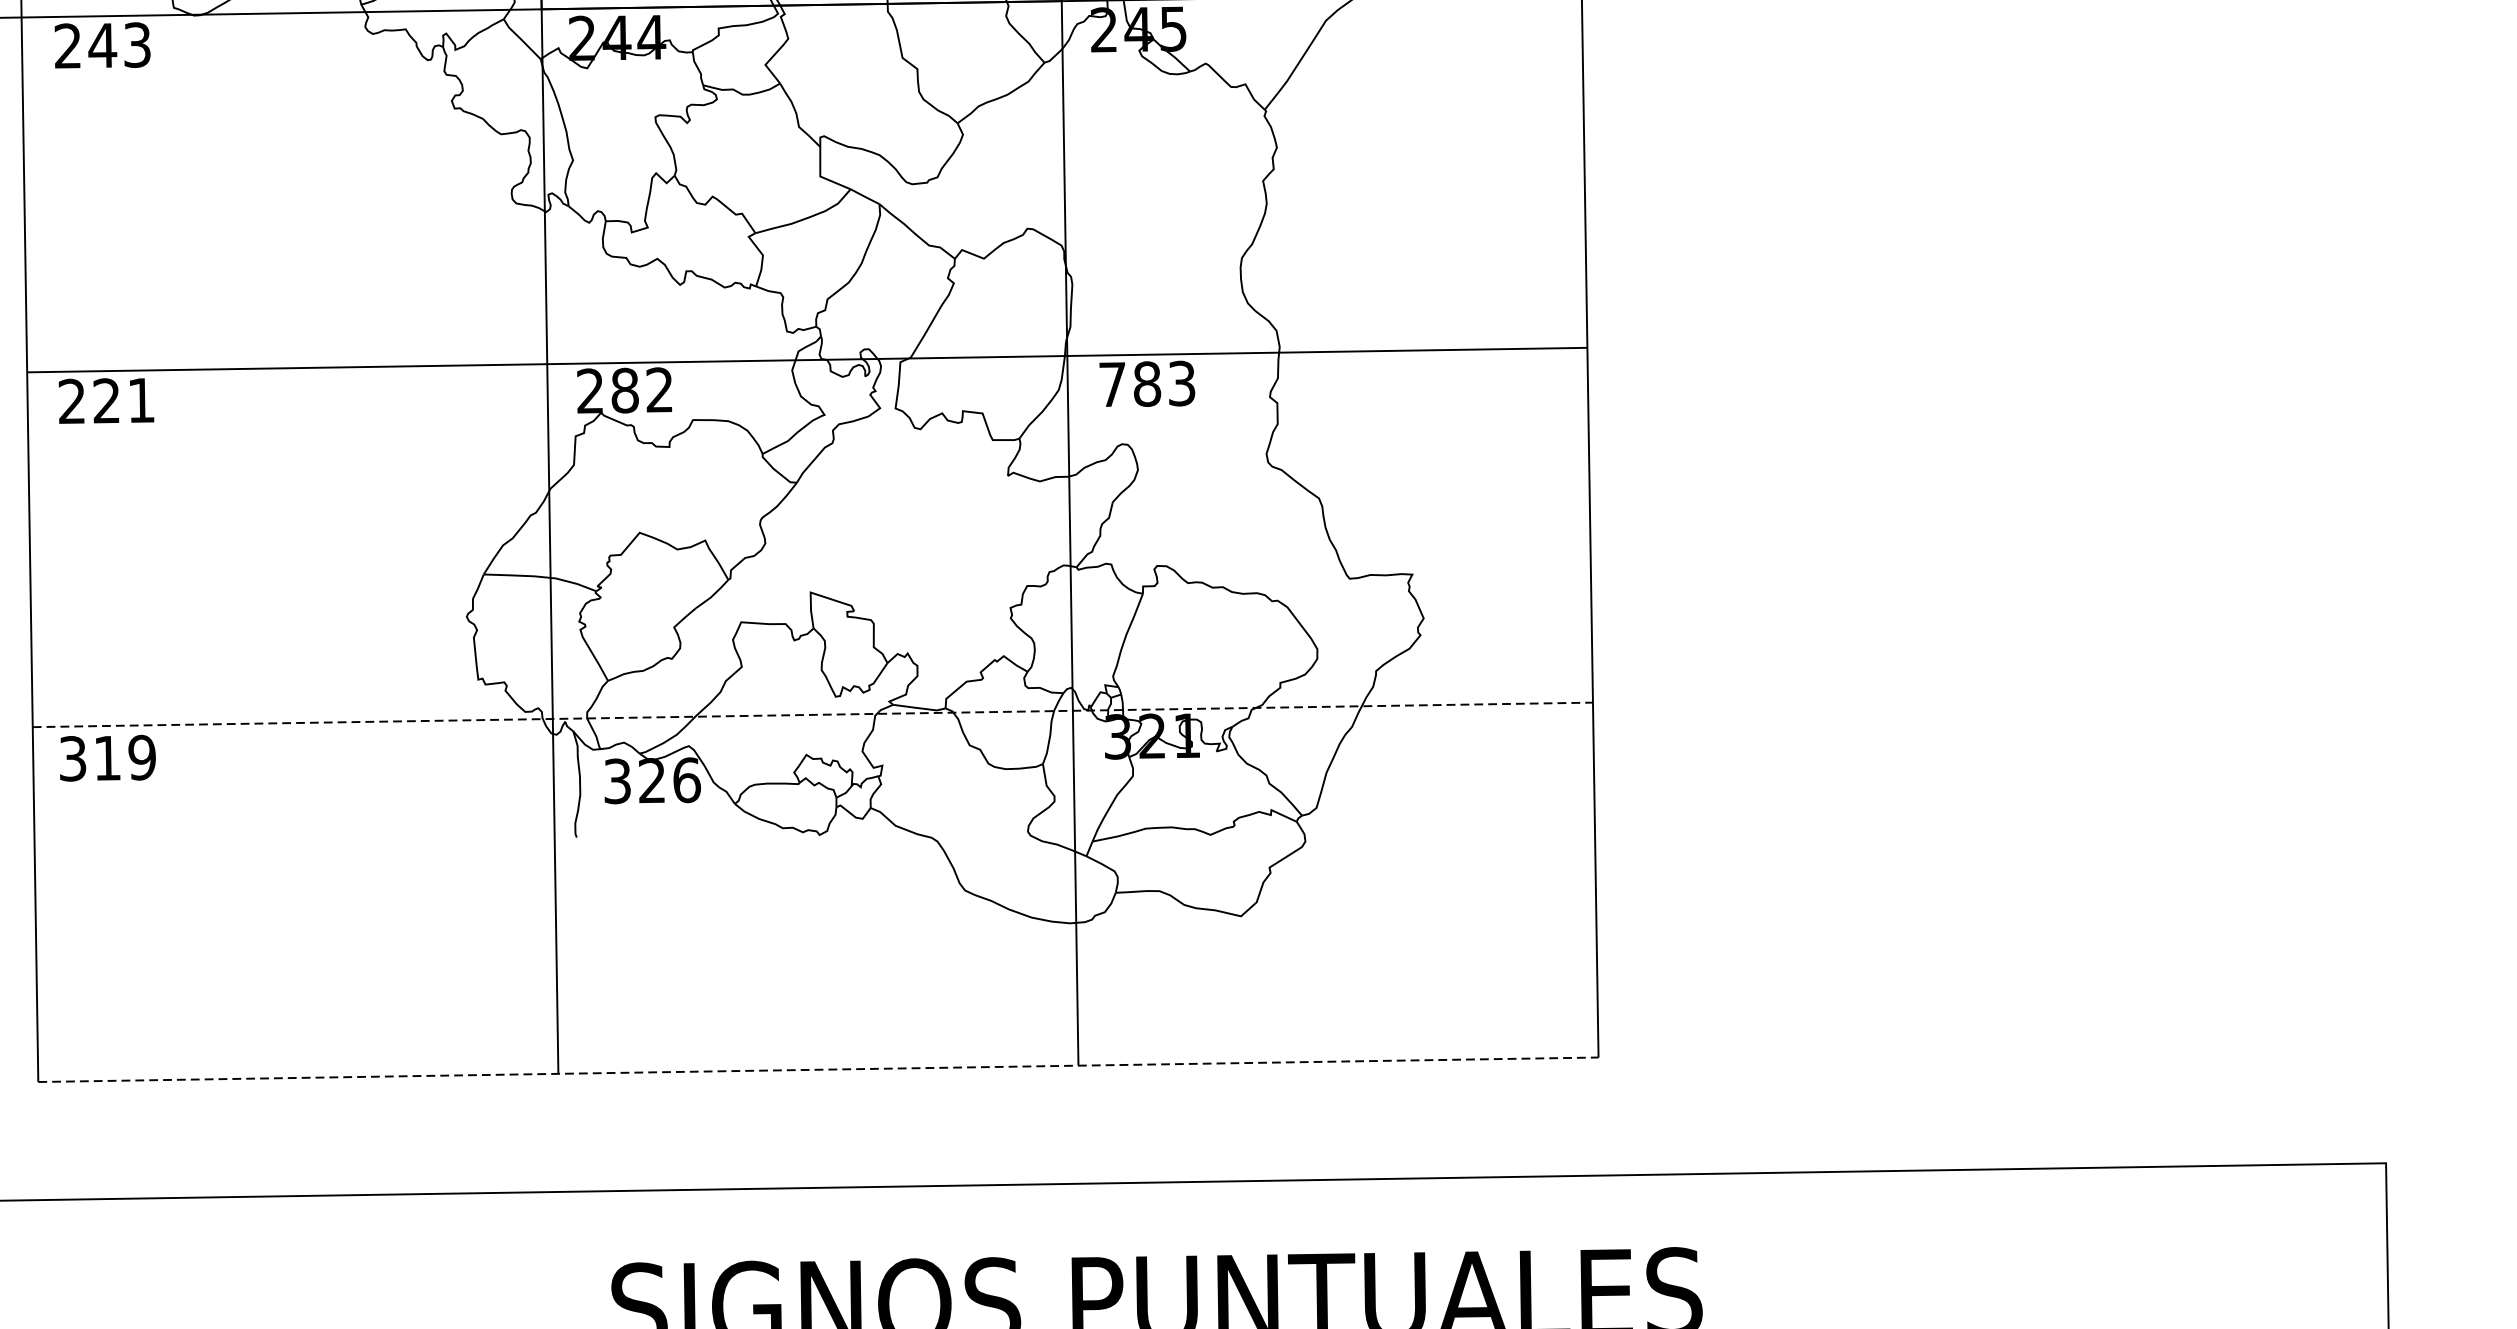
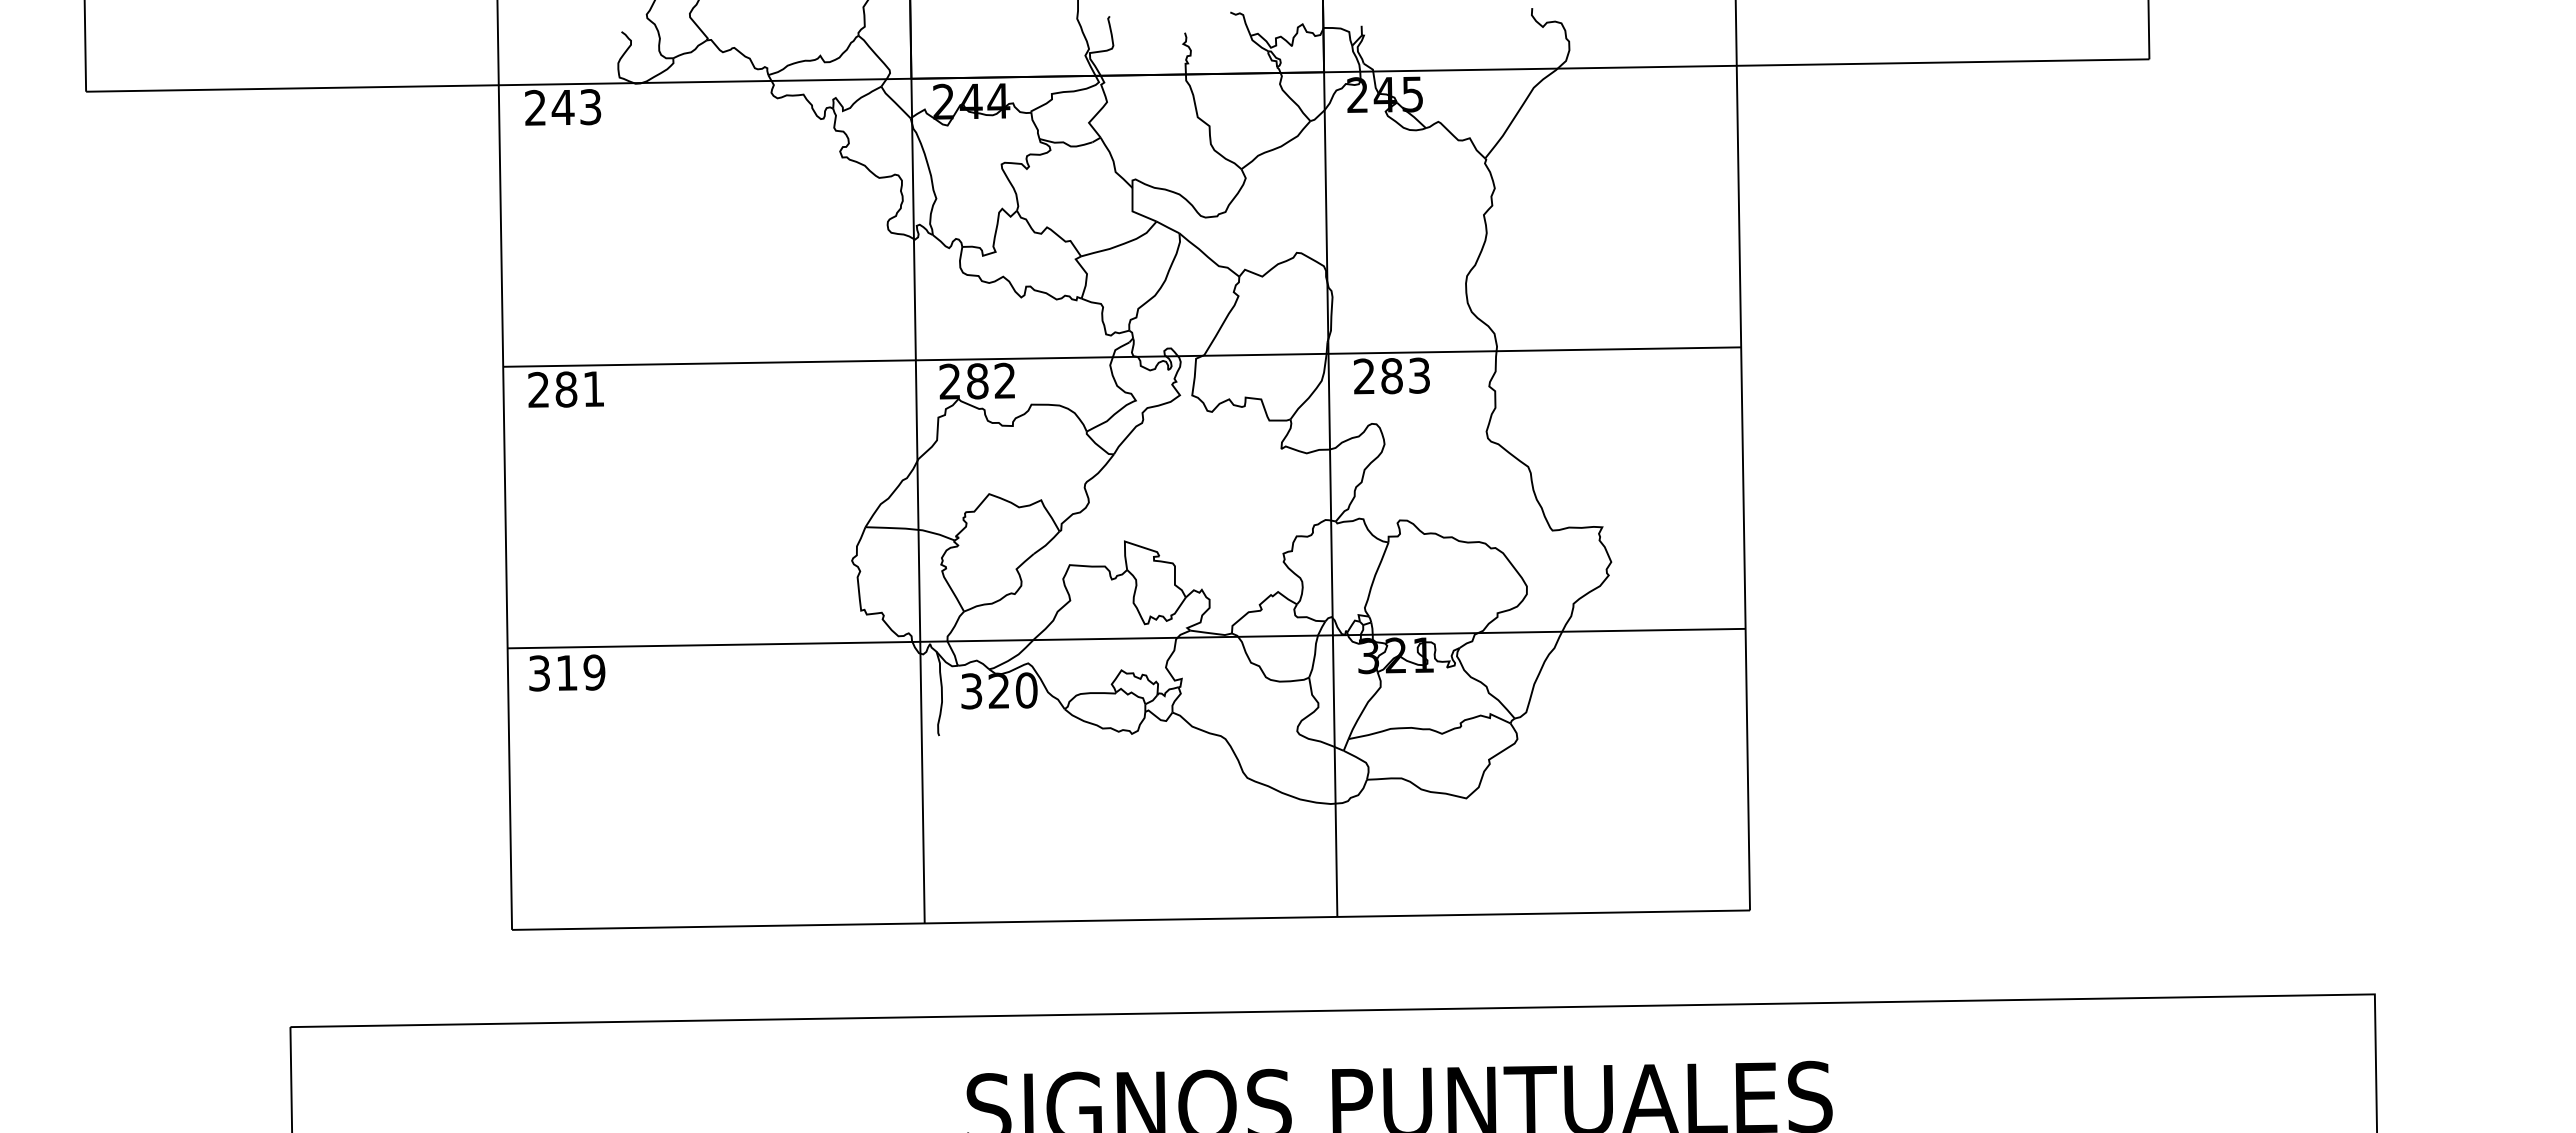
text: (1112, 384) -> (1364, 376), 783 -> 283
text: (106, 400) -> (566, 389), 221 -> 281
line: (813, 714) -> (1127, 638), dashed -> solid
text: (686, 780) -> (1026, 690), 326 -> 320
line: (819, 1070) -> (1131, 920), dashed -> solid

